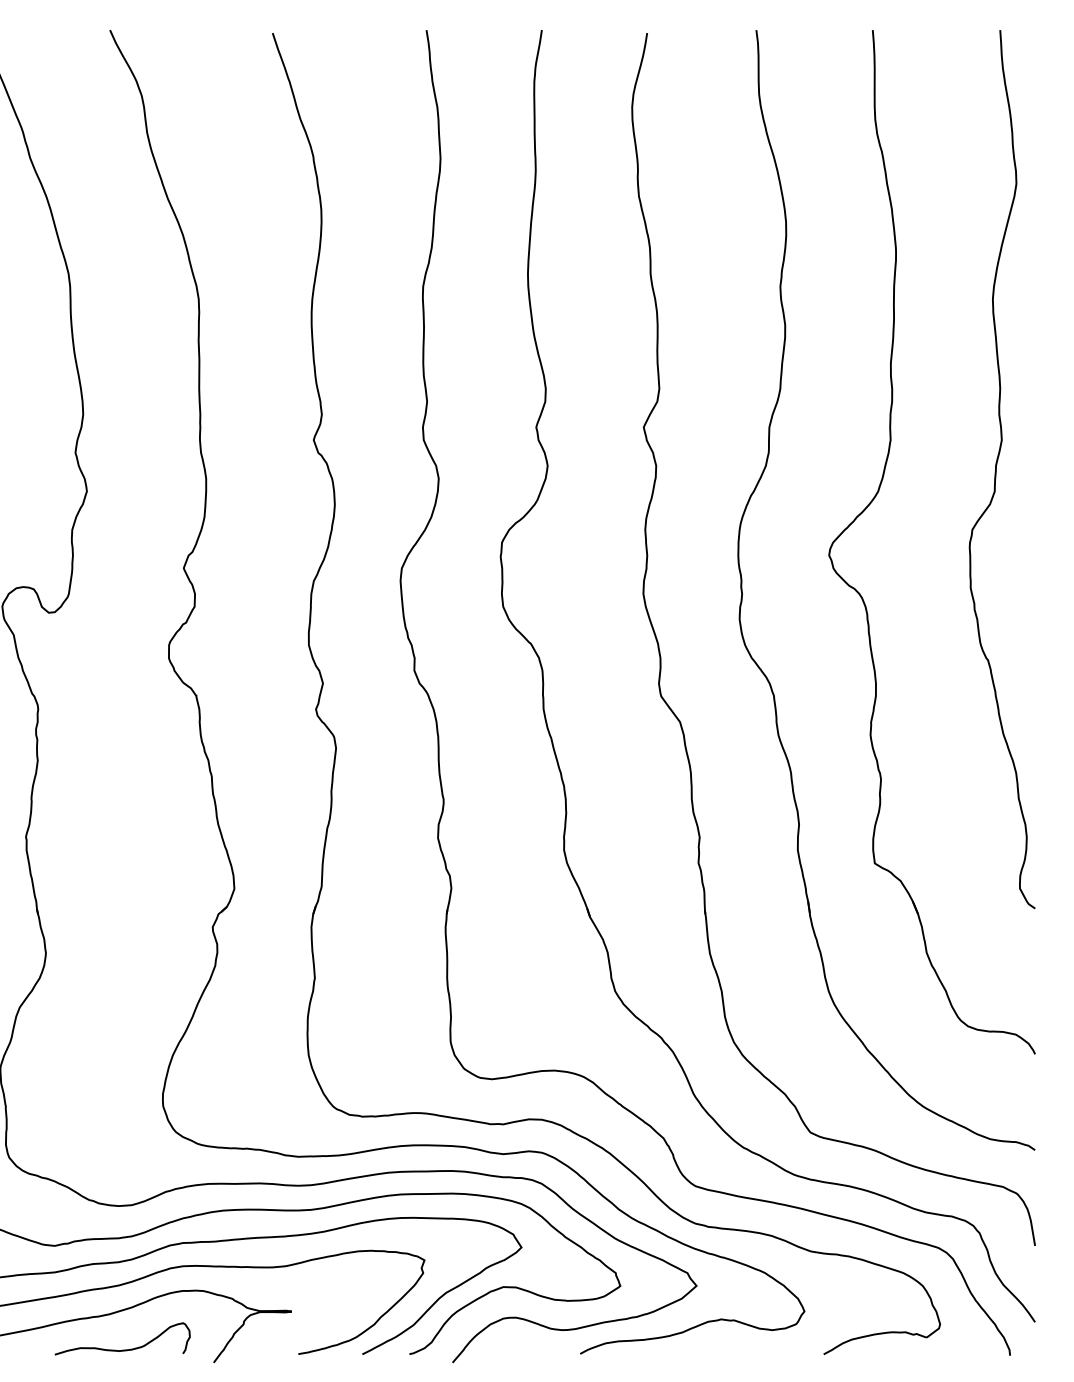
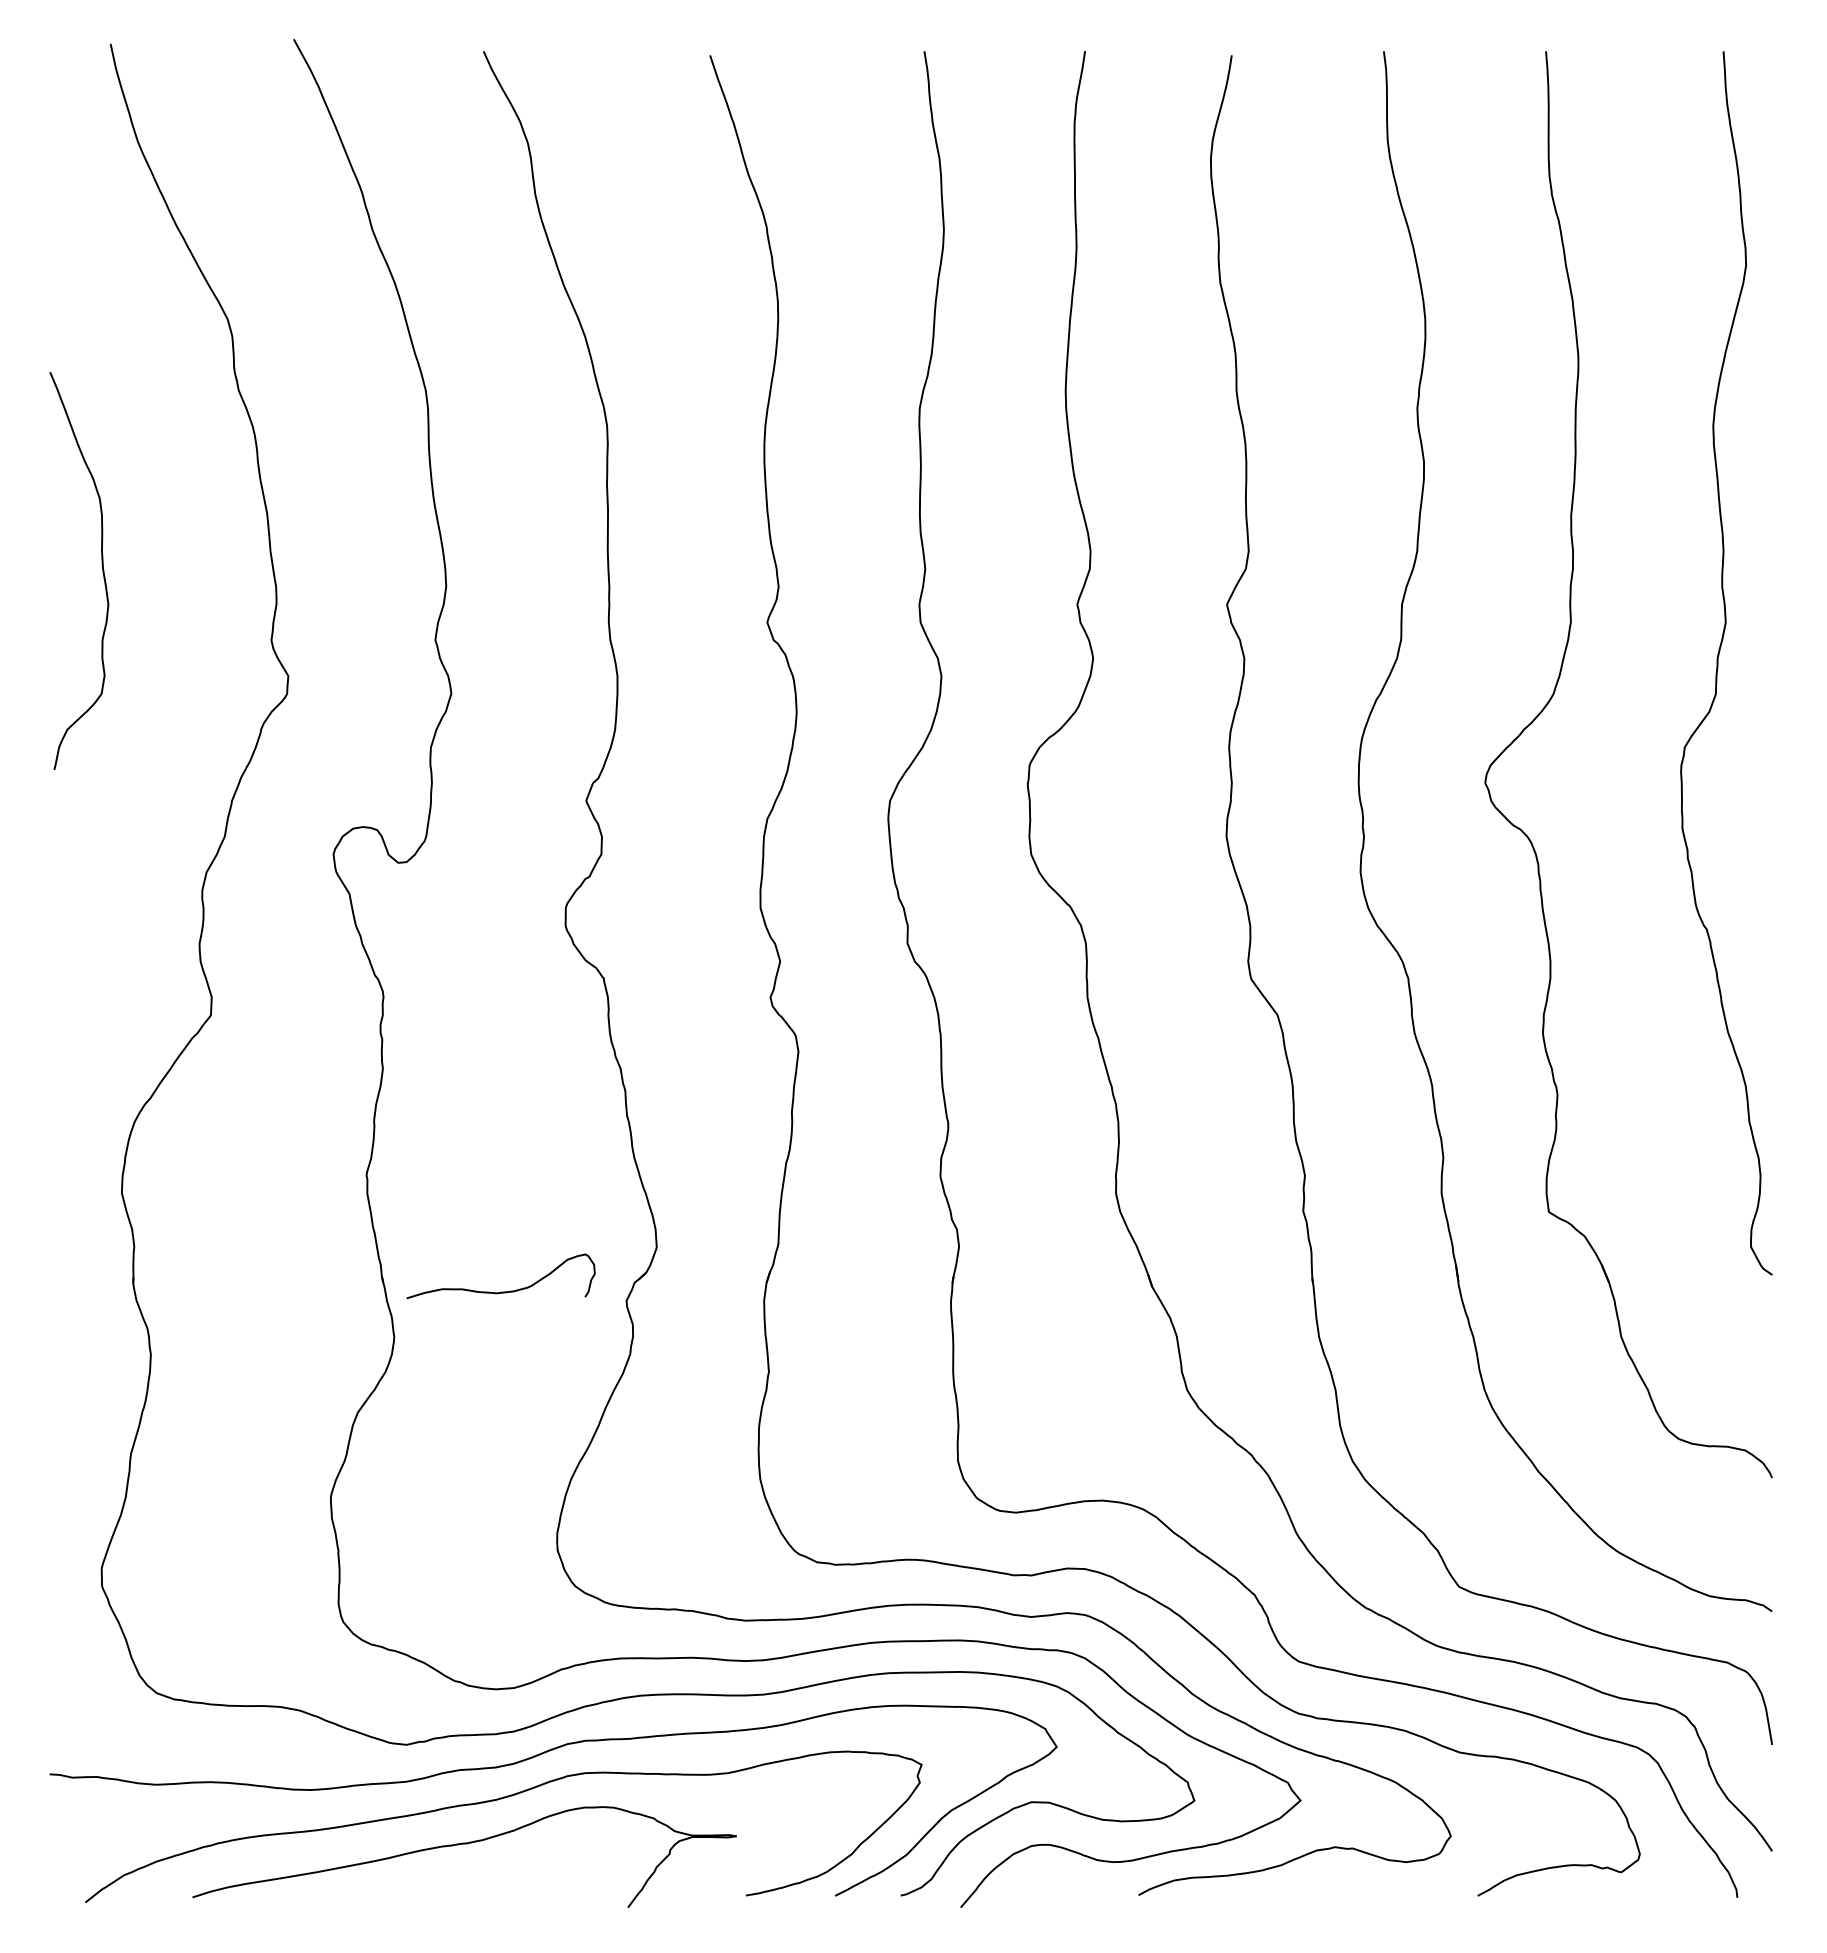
curve: (122, 1349) -> (501, 1291), moved

